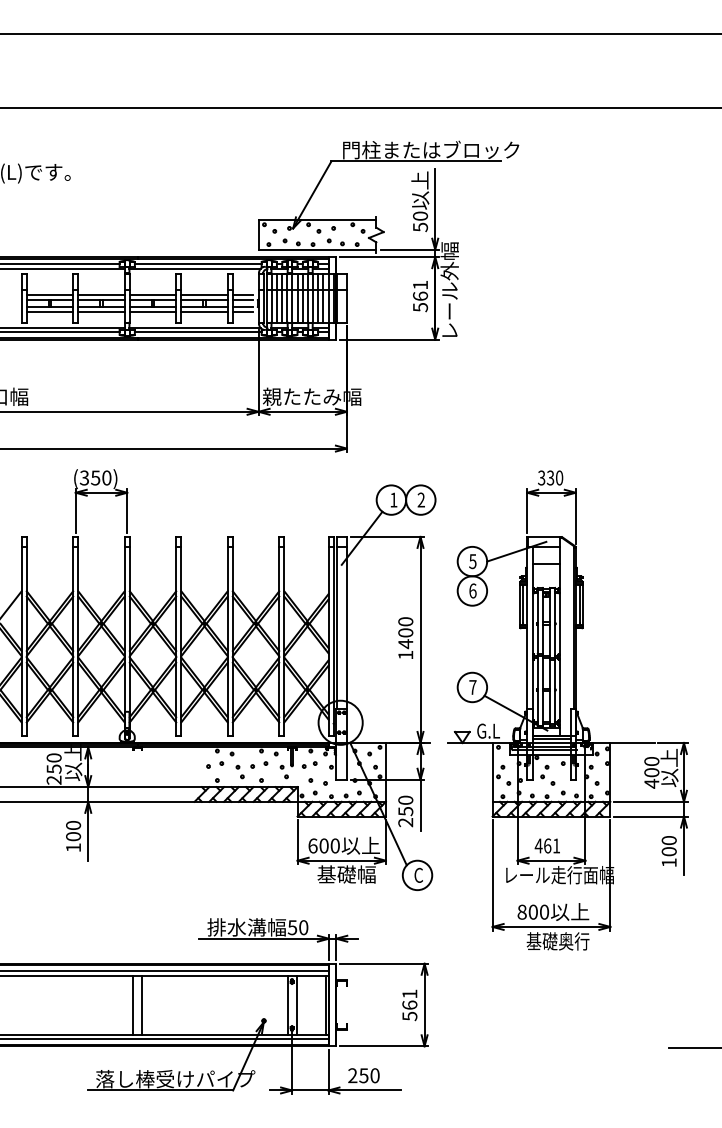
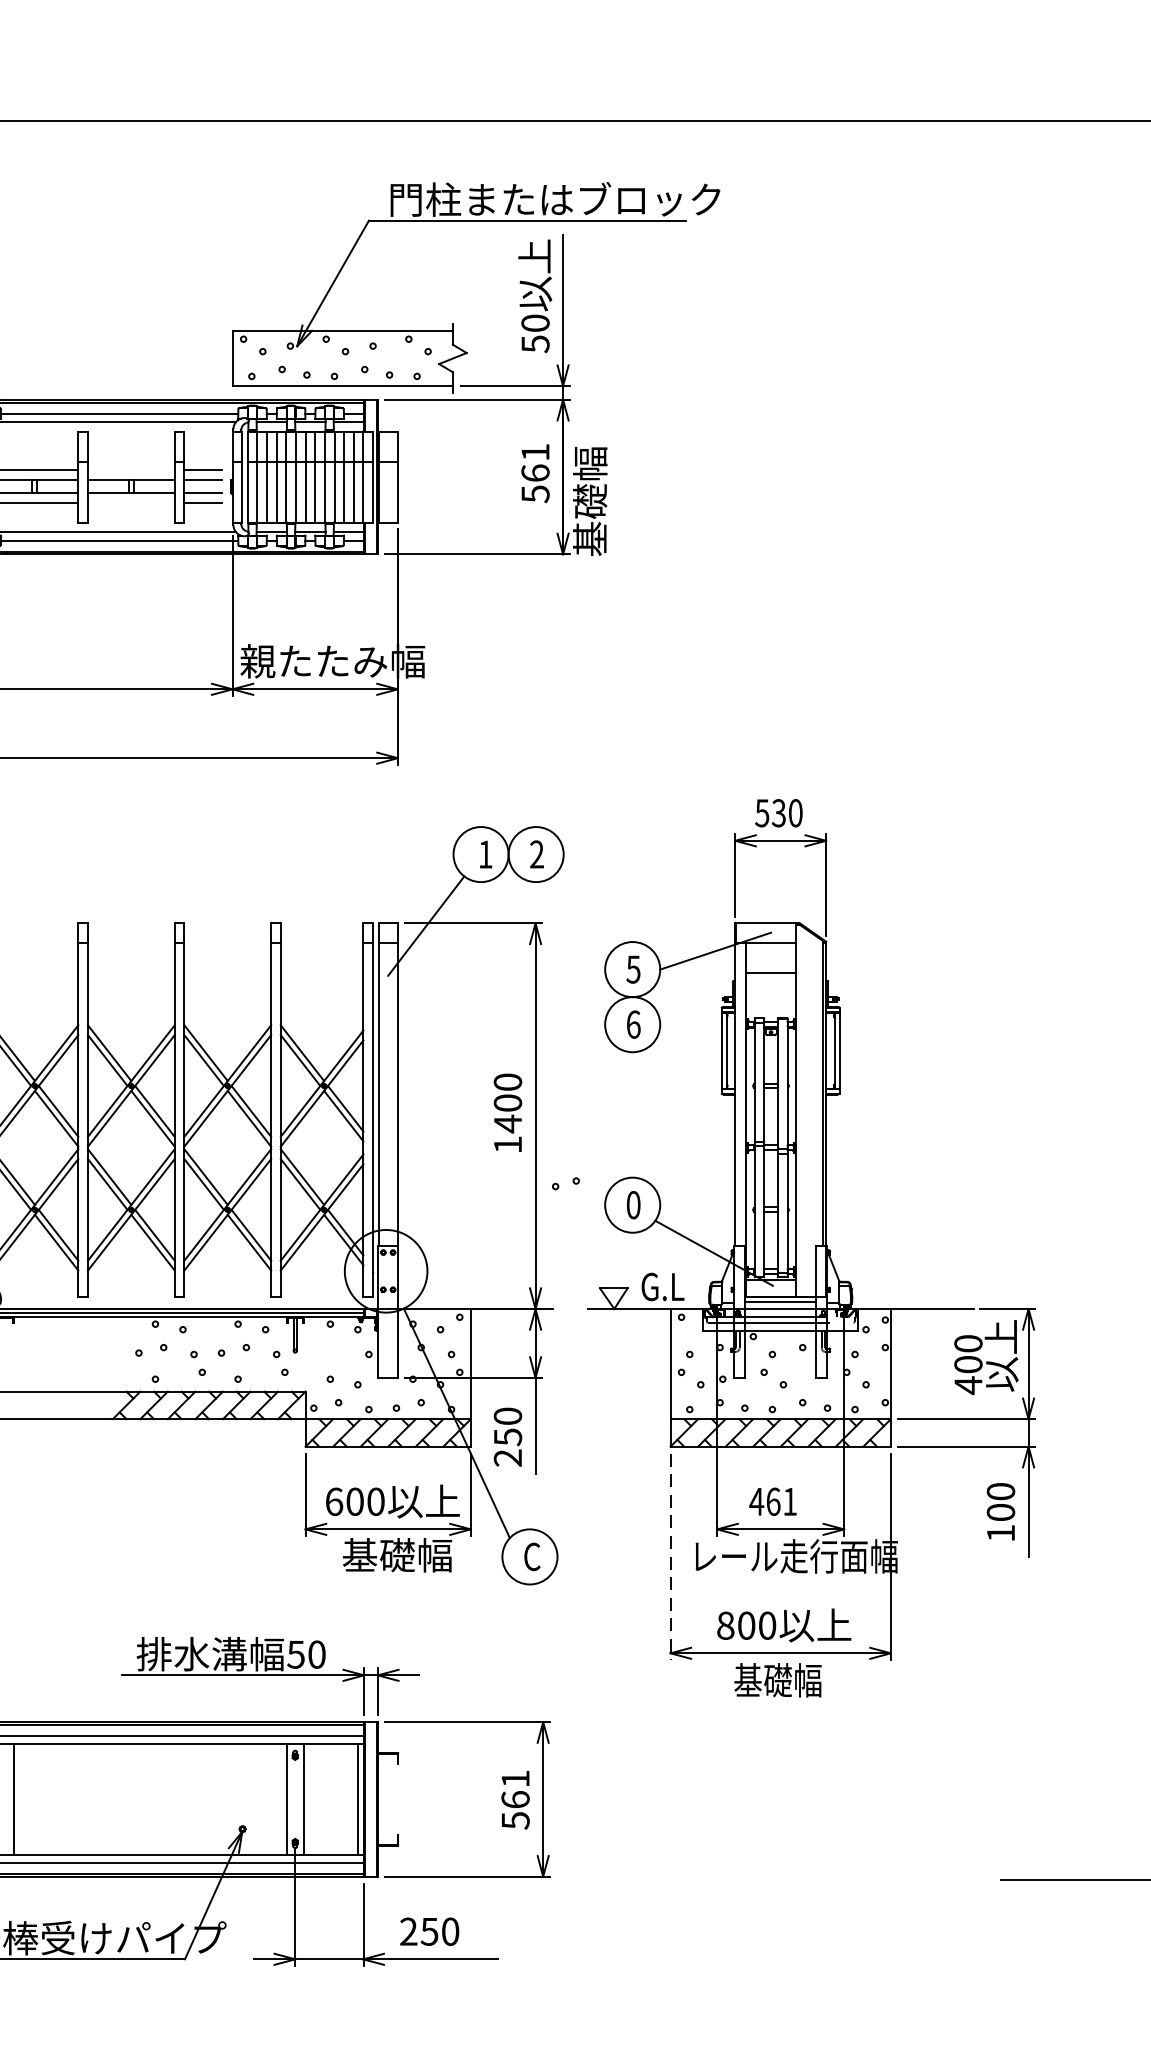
text: (449, 291) -> (589, 464), レール外幅 -> 基礎幅
line: (204, 294) -> (131, 469), removed
line: (204, 312) -> (131, 503), removed
text: (541, 477) -> (761, 812), 330 -> 530
text: (472, 687) -> (632, 1205), 7 -> 0
part: (309, 764) -> (565, 1182), moved
line: (492, 875) -> (670, 1557), solid -> dashed
text: (574, 941) -> (823, 1680), 基礎奥行 -> 基礎幅

